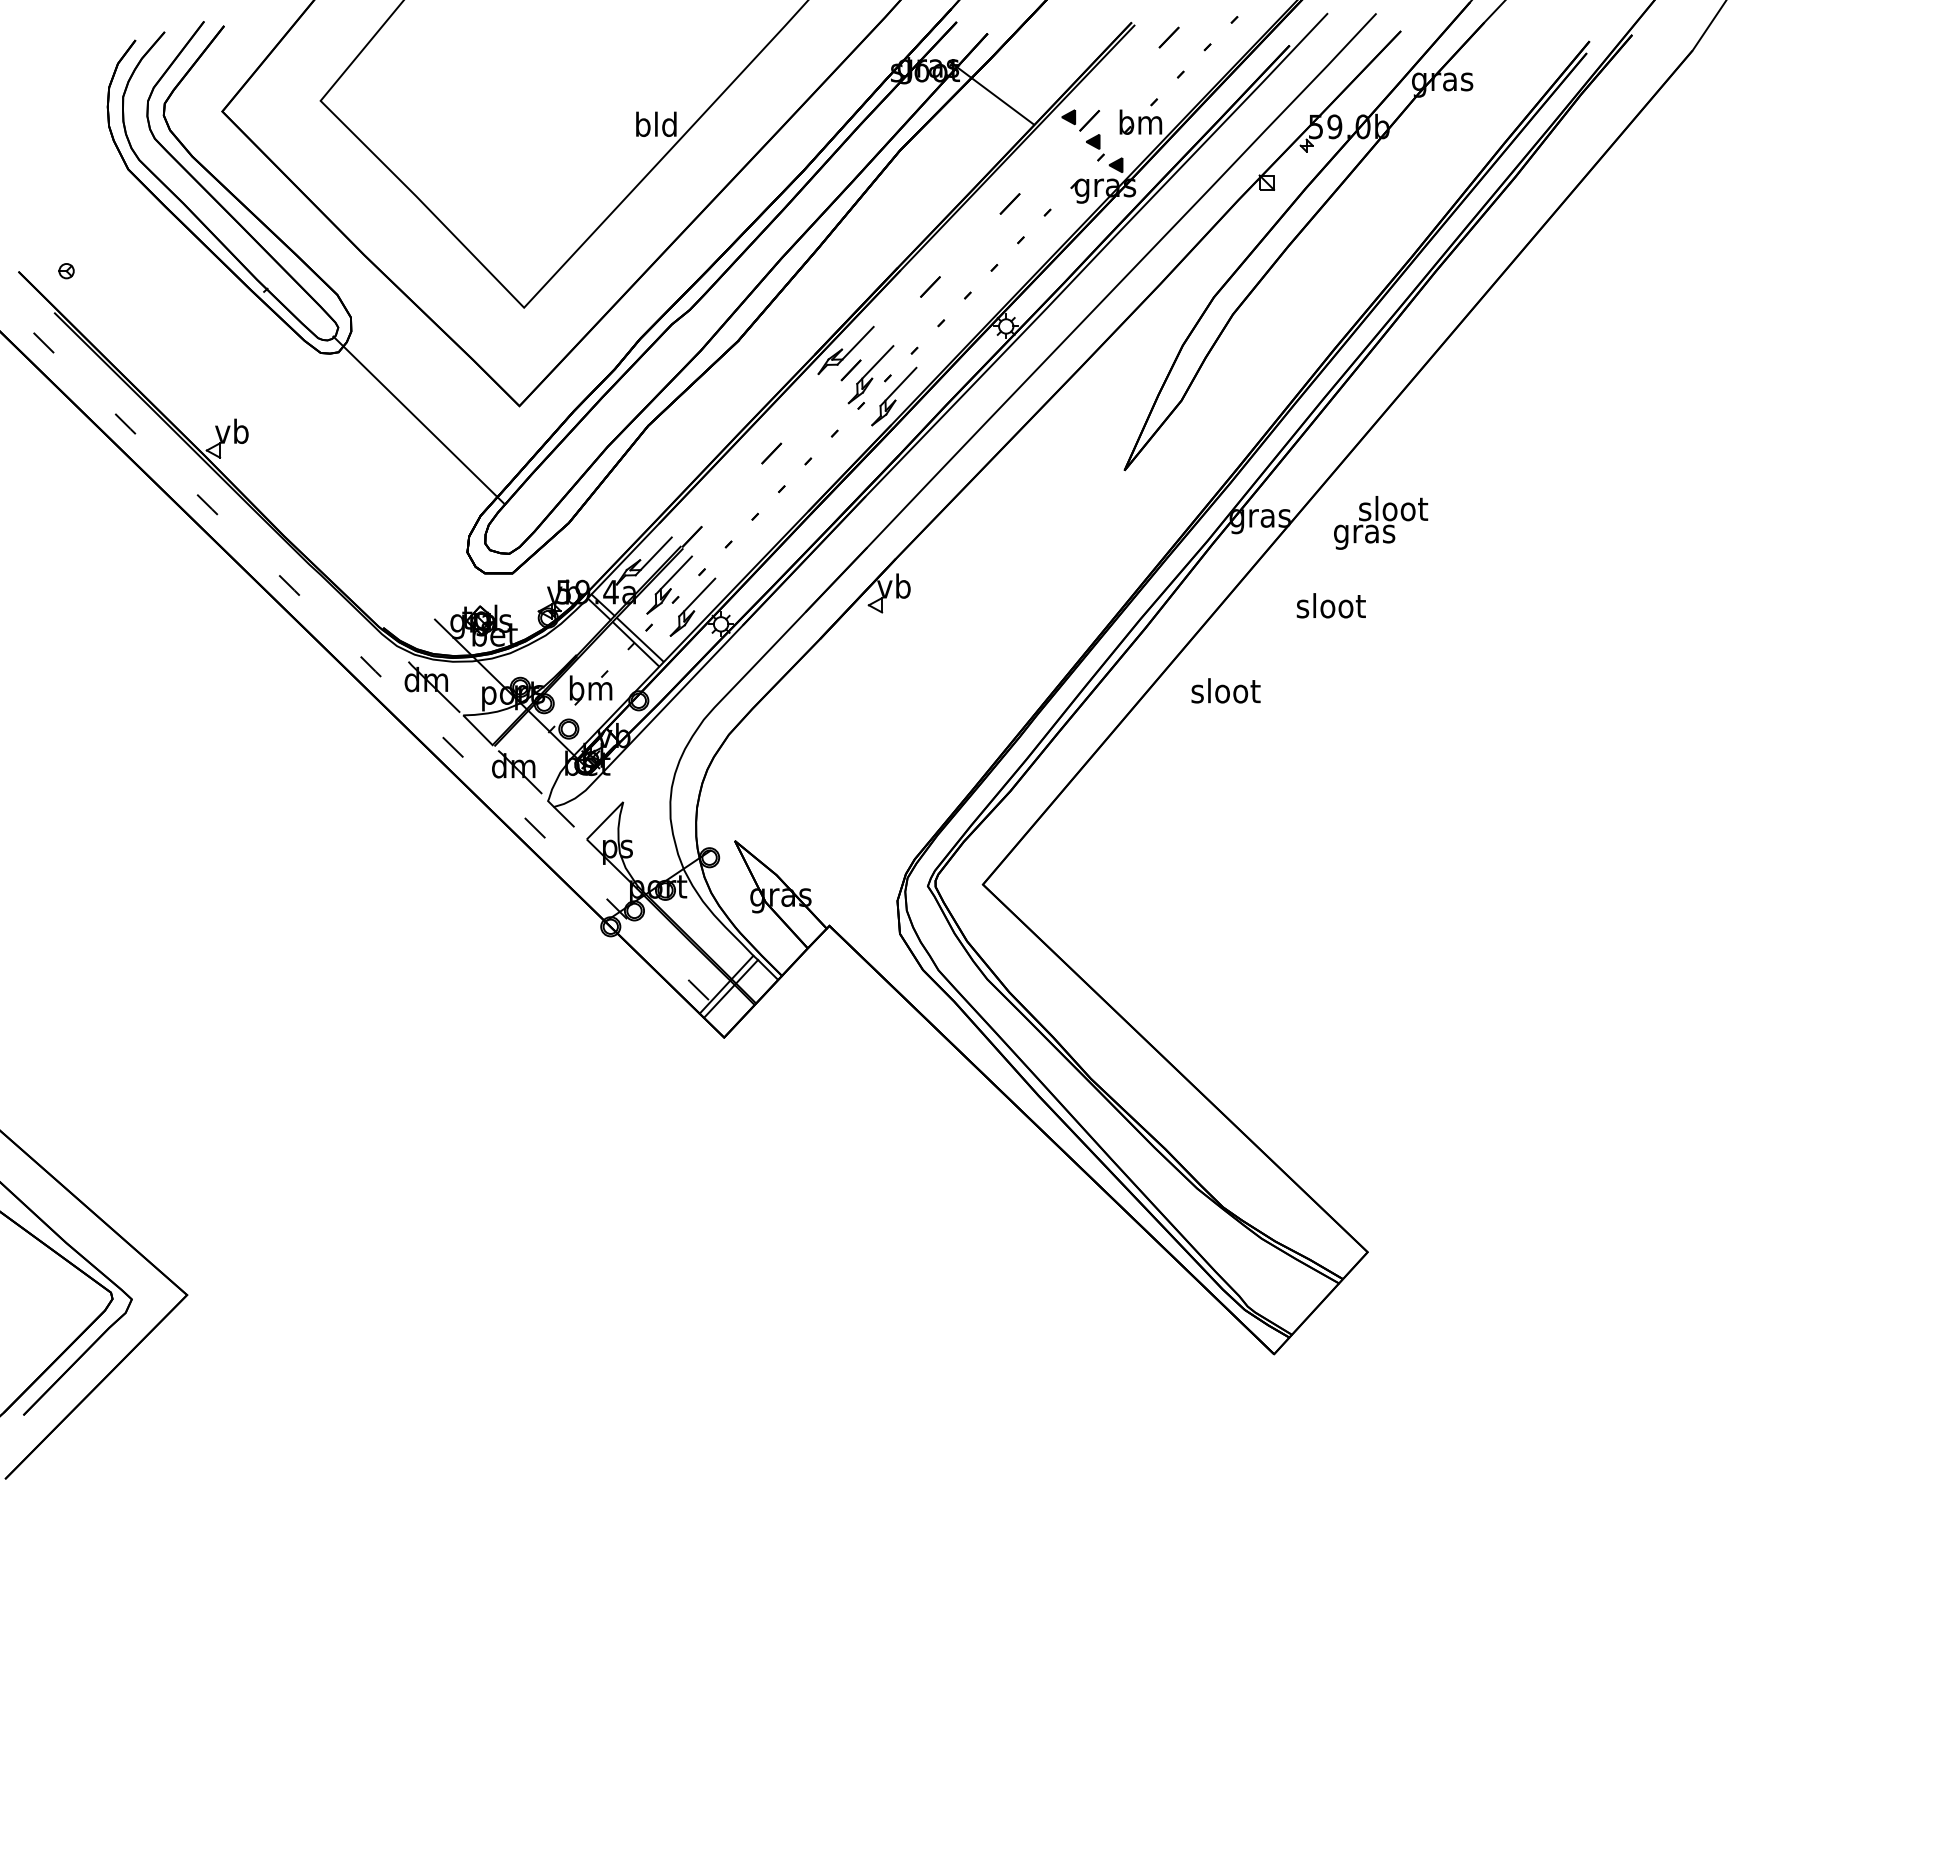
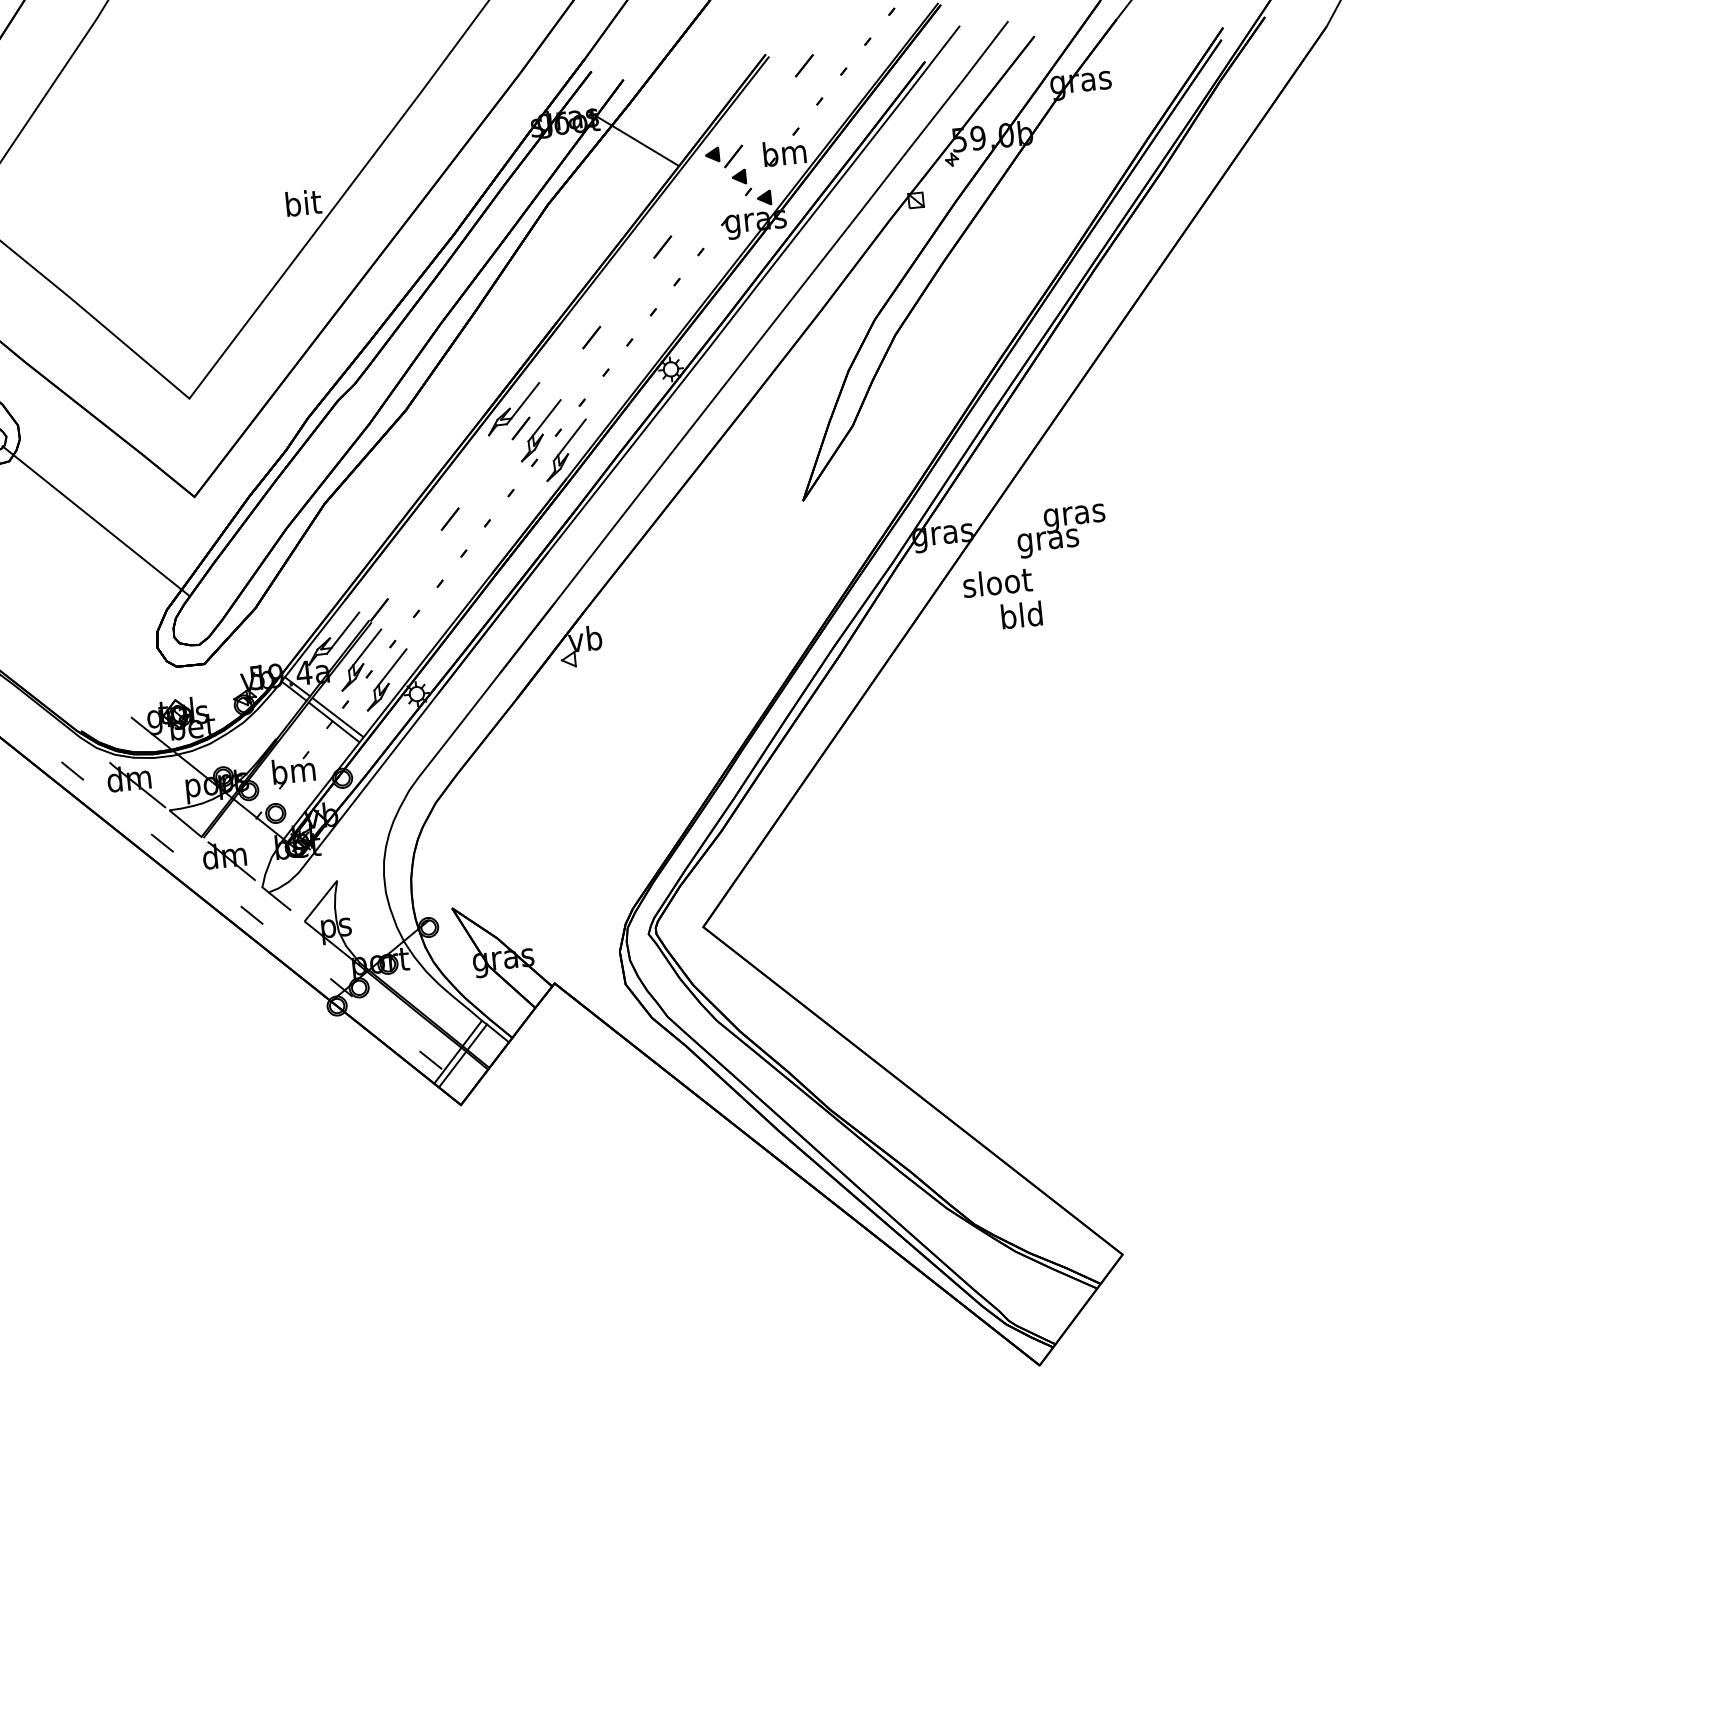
text: (656, 124) -> (302, 203), bld -> bit
text: (1393, 511) -> (1074, 515), sloot -> gras
text: (1330, 605) -> (1021, 614), sloot -> bld
text: (1225, 690) -> (997, 582), moved

